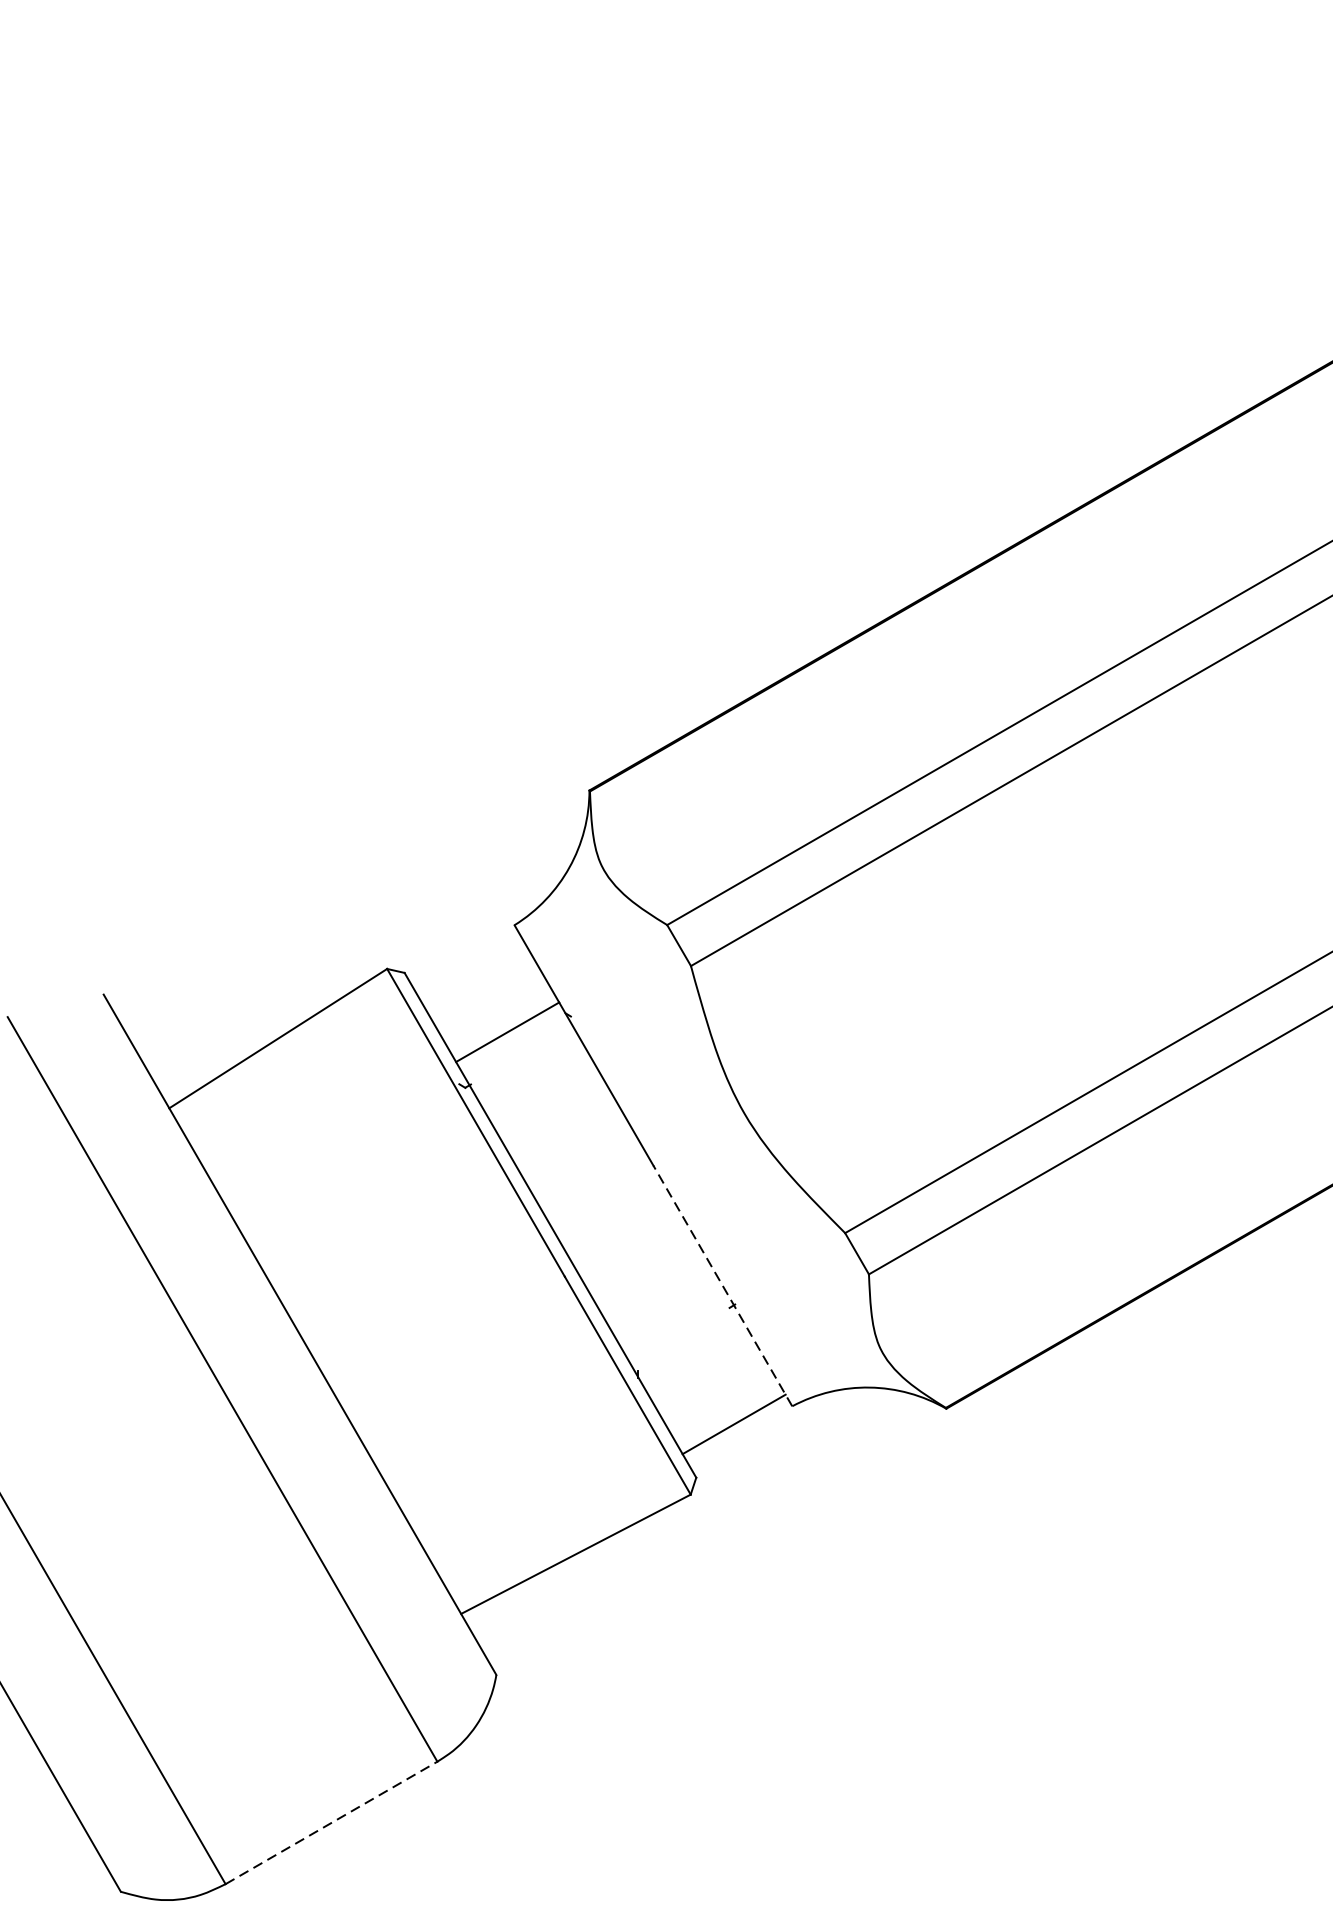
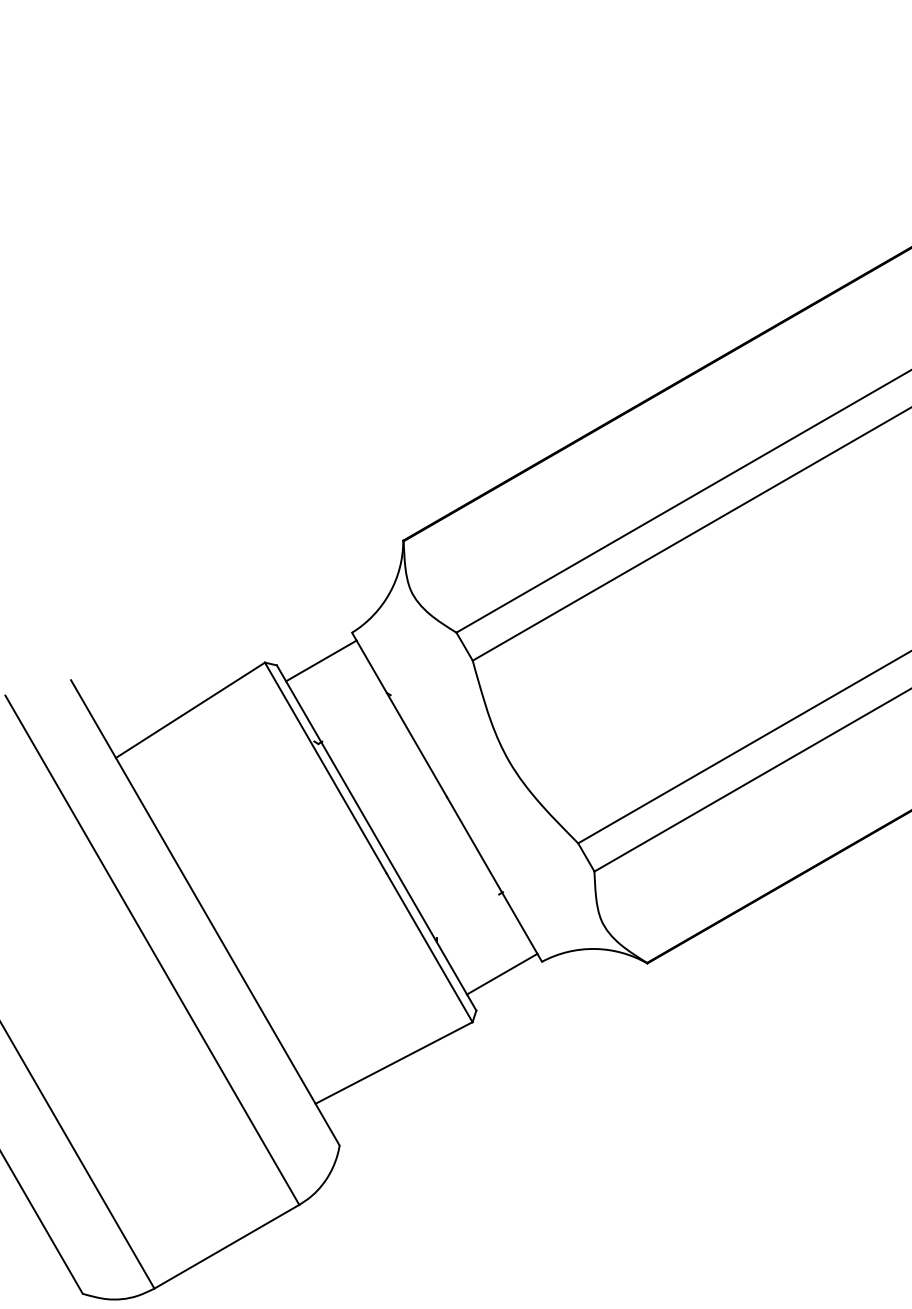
line: (507, 1031) -> (321, 660), moved
line: (722, 1285) -> (494, 879), dashed -> solid
line: (330, 1822) -> (226, 1246), dashed -> solid

